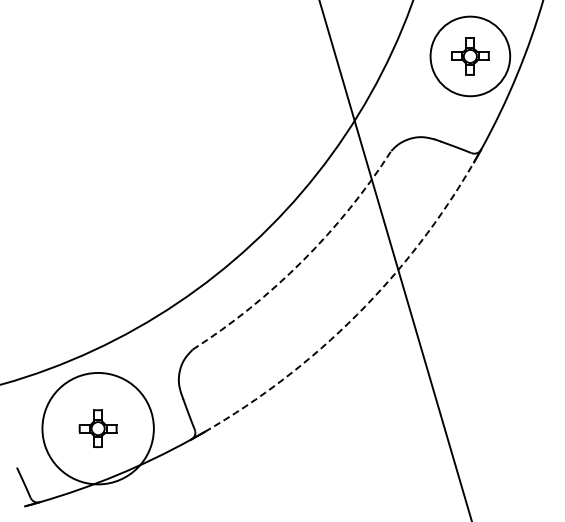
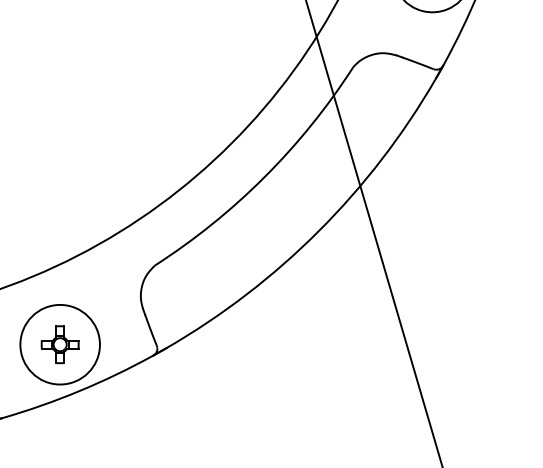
arc: (302, 260) -> (264, 176), dashed -> solid
arc: (356, 315) -> (318, 231), dashed -> solid
circle: (97, 428) -> (59, 344), size x0.71

